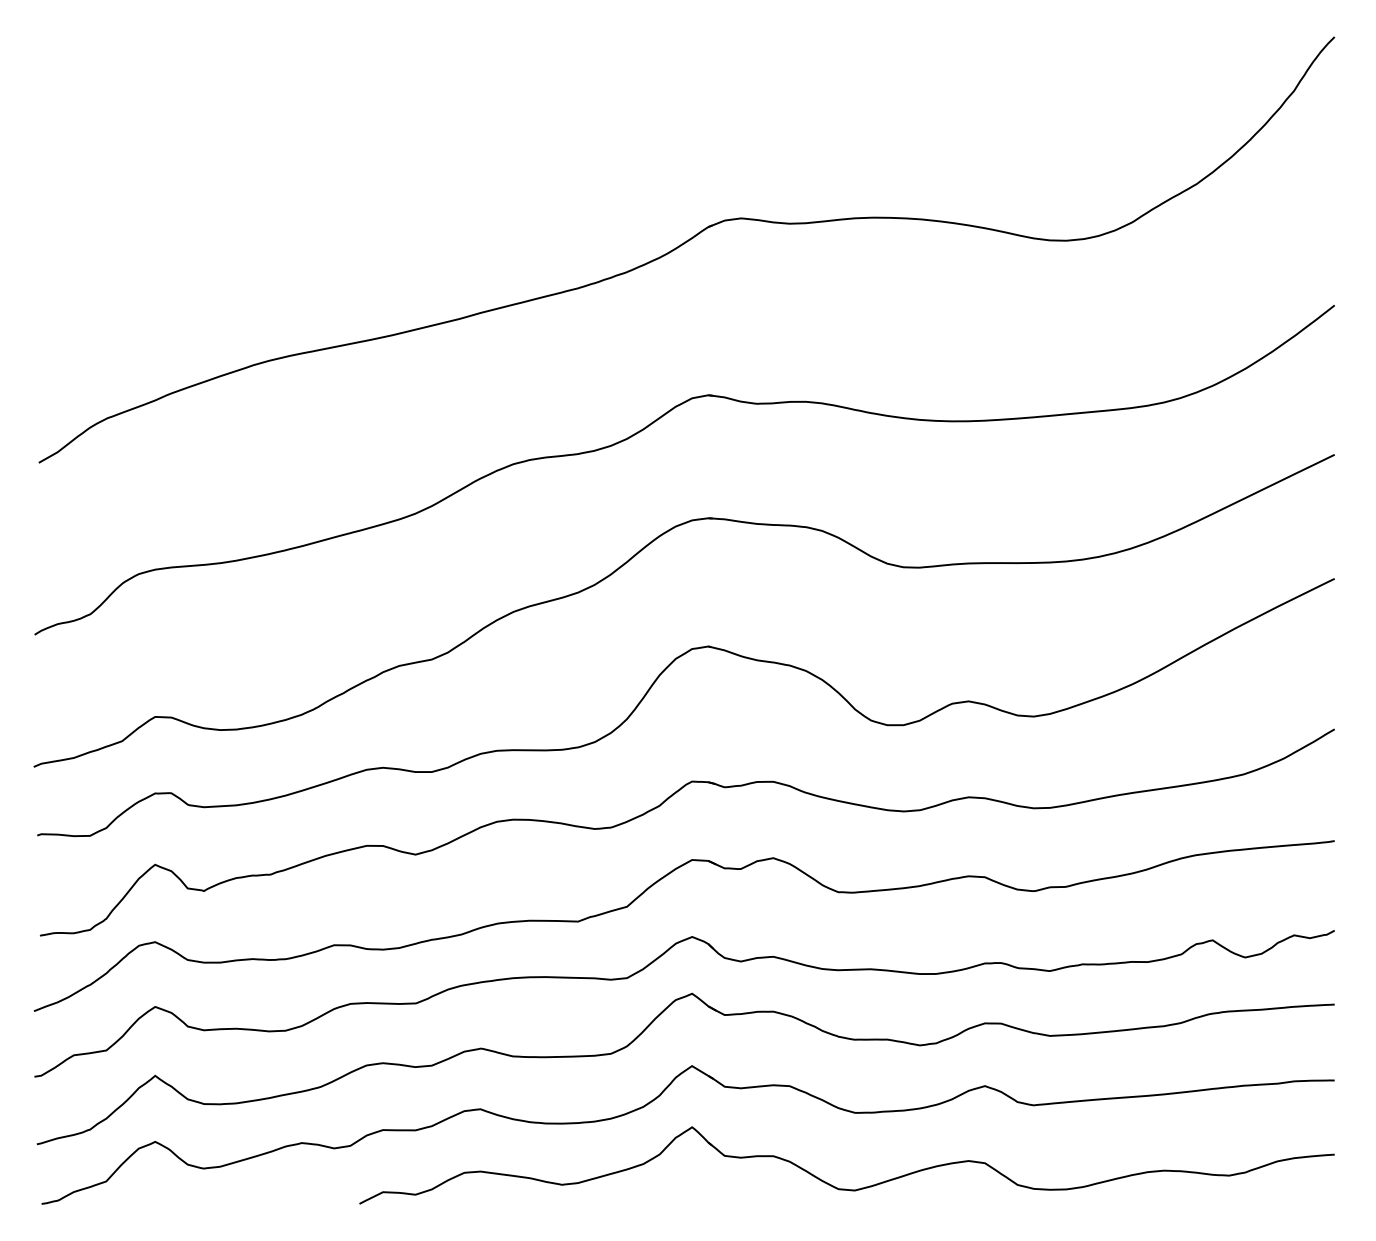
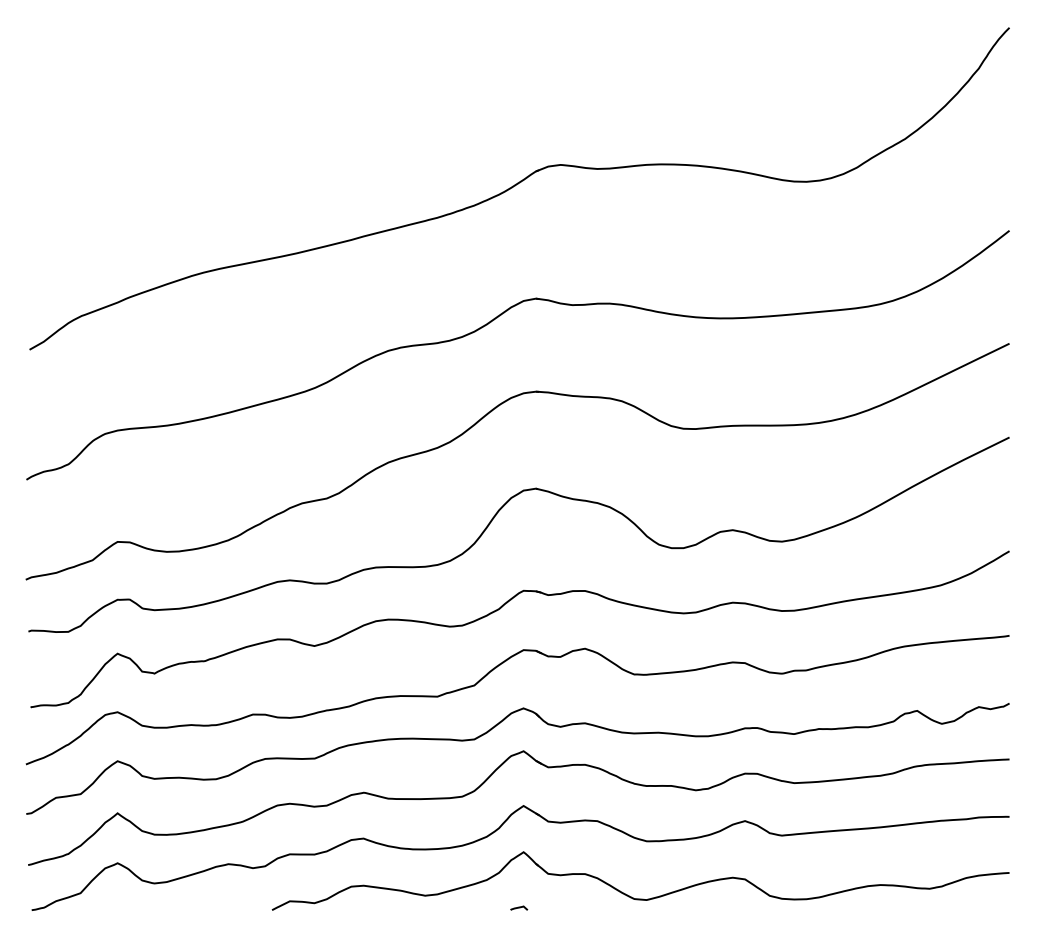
curve: (685, 1201) -> (518, 908), added

